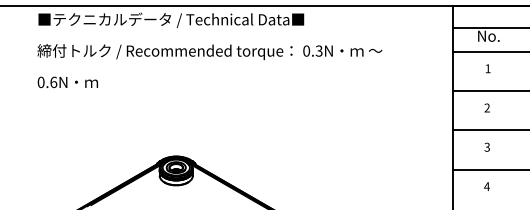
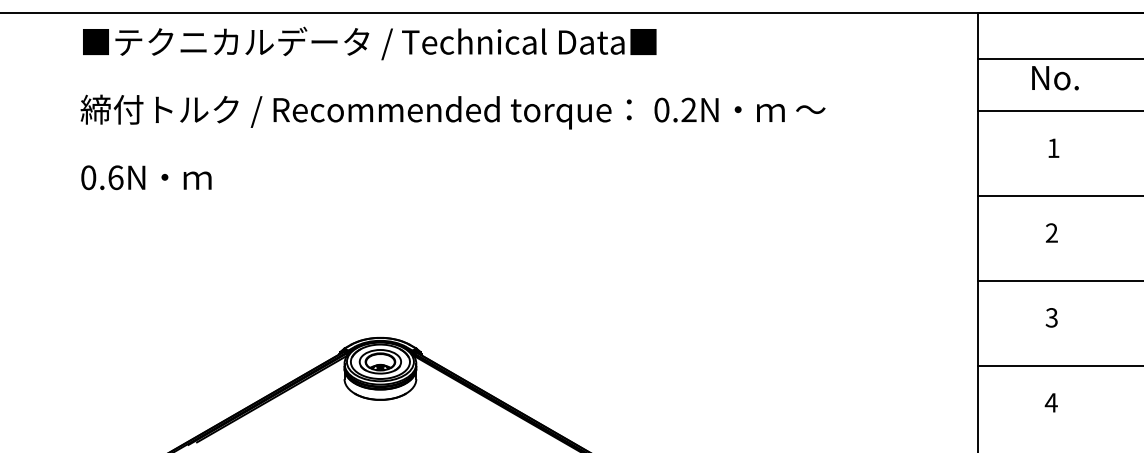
text: (318, 51) -> (687, 110), 0.3N -> 0.2N

